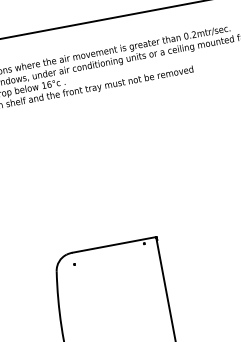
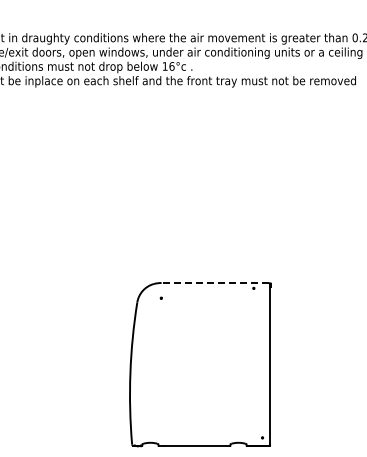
line: (113, 244) -> (215, 282), solid -> dashed

